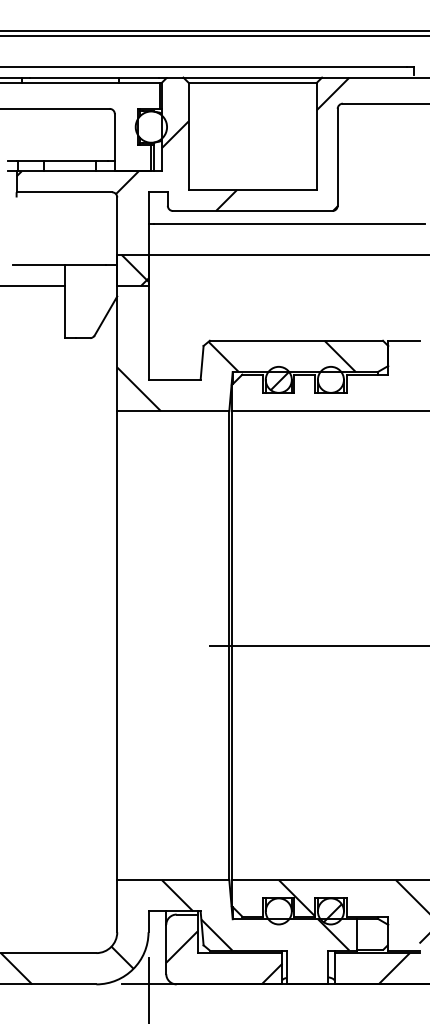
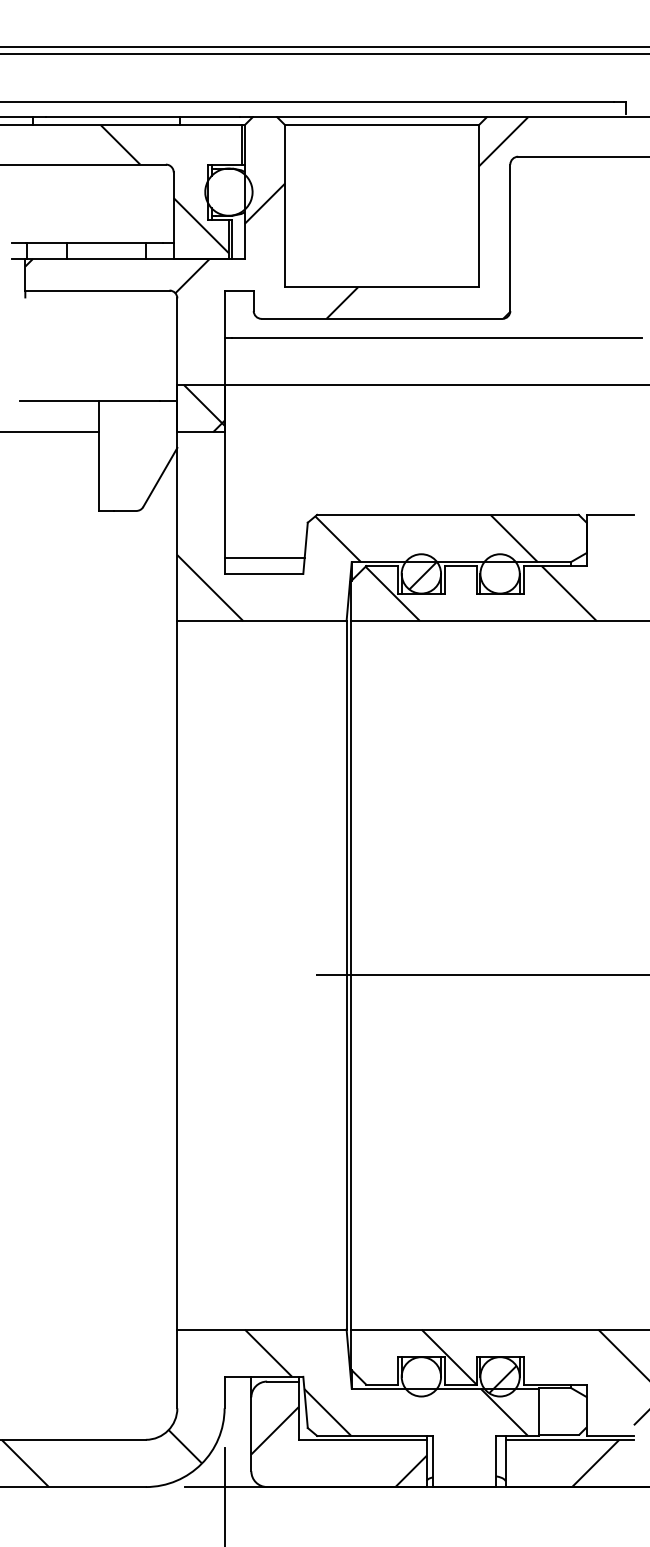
hatch: (108, 124) -> (164, 188), added
line: (174, 369) -> (263, 558), added
hatch: (317, 392) -> (479, 592), added

